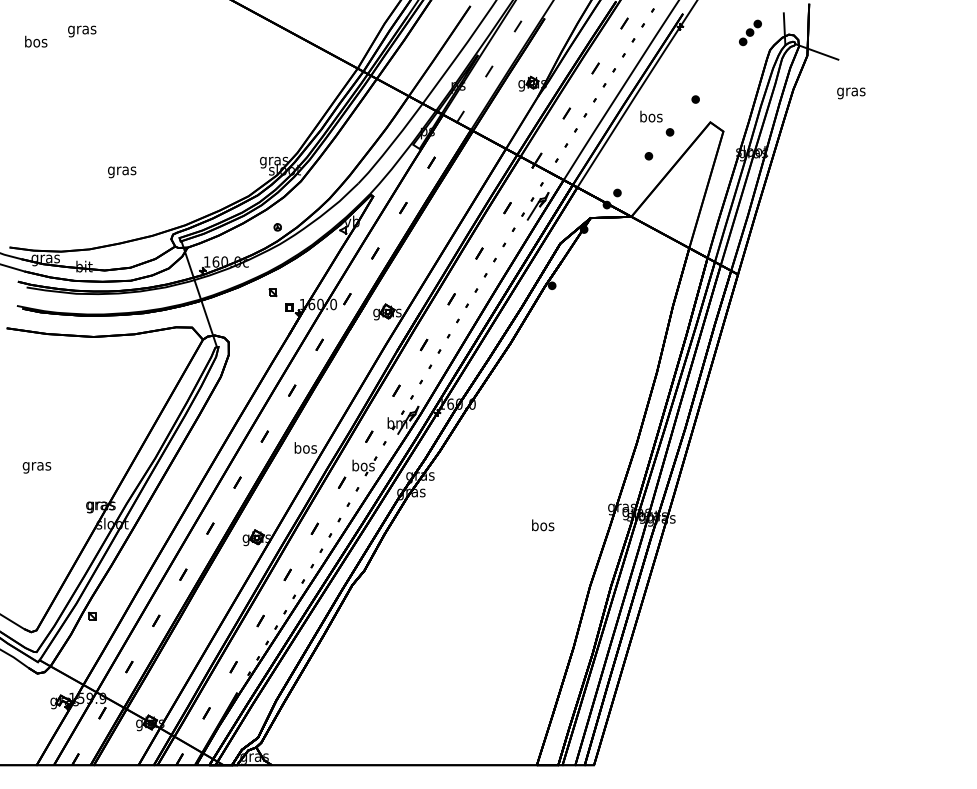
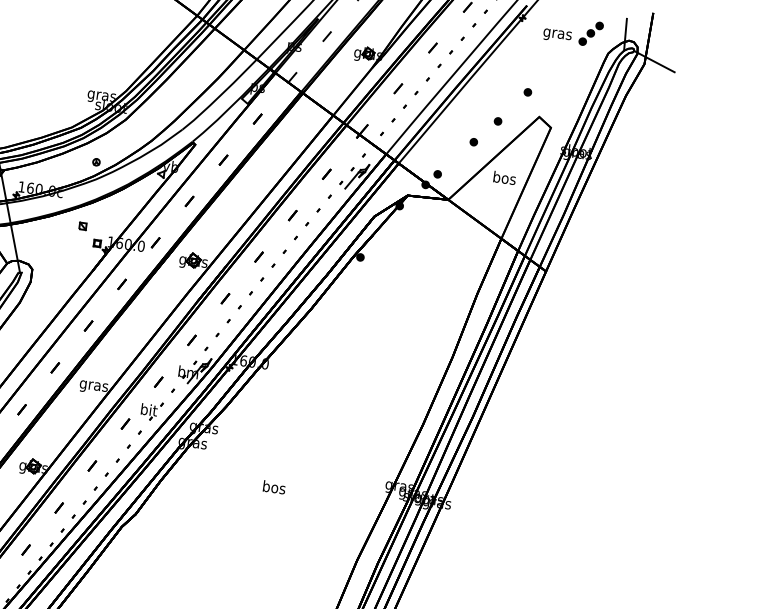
text: (851, 93) -> (557, 35), moved
text: (651, 116) -> (504, 177), moved
text: (305, 449) -> (93, 386), bos -> gras
text: (363, 465) -> (149, 409), bos -> bit
text: (543, 525) -> (274, 487), moved

